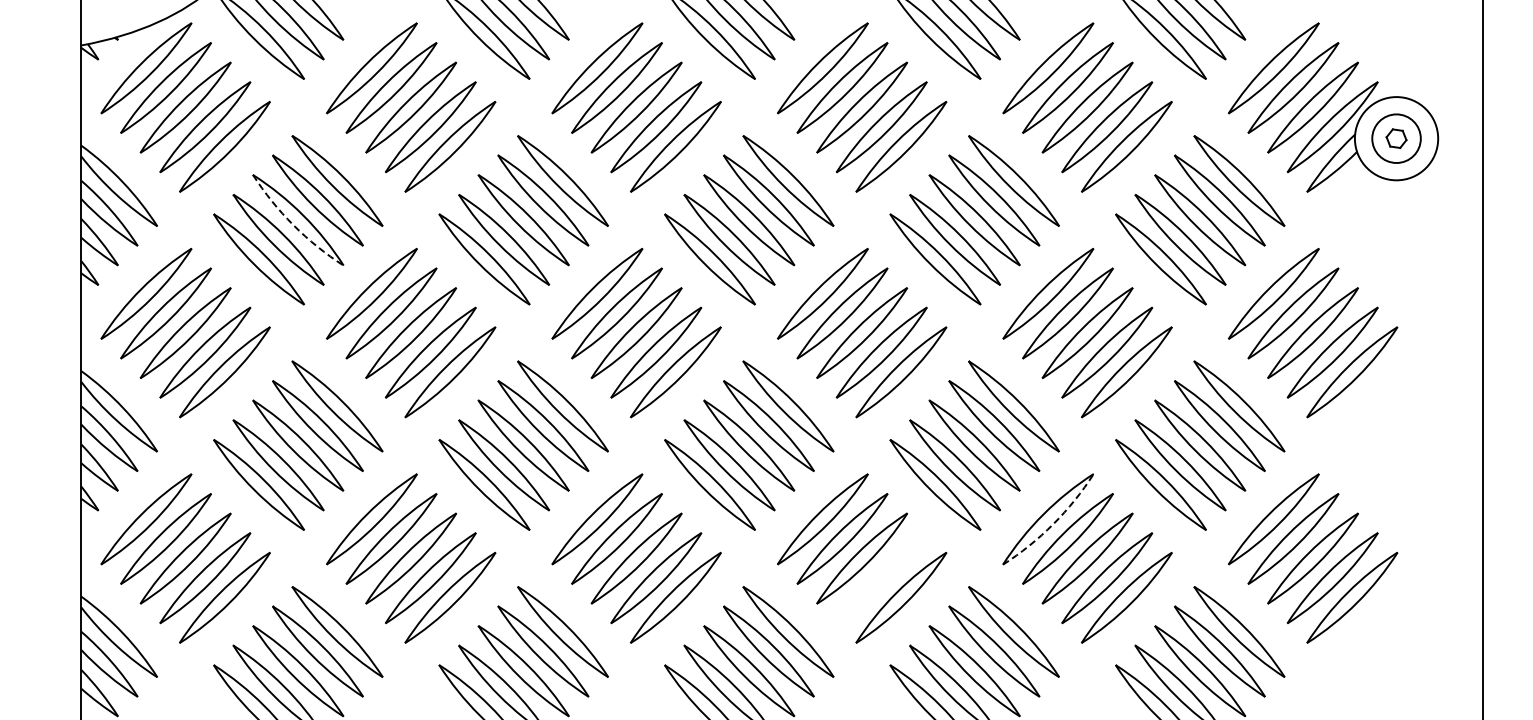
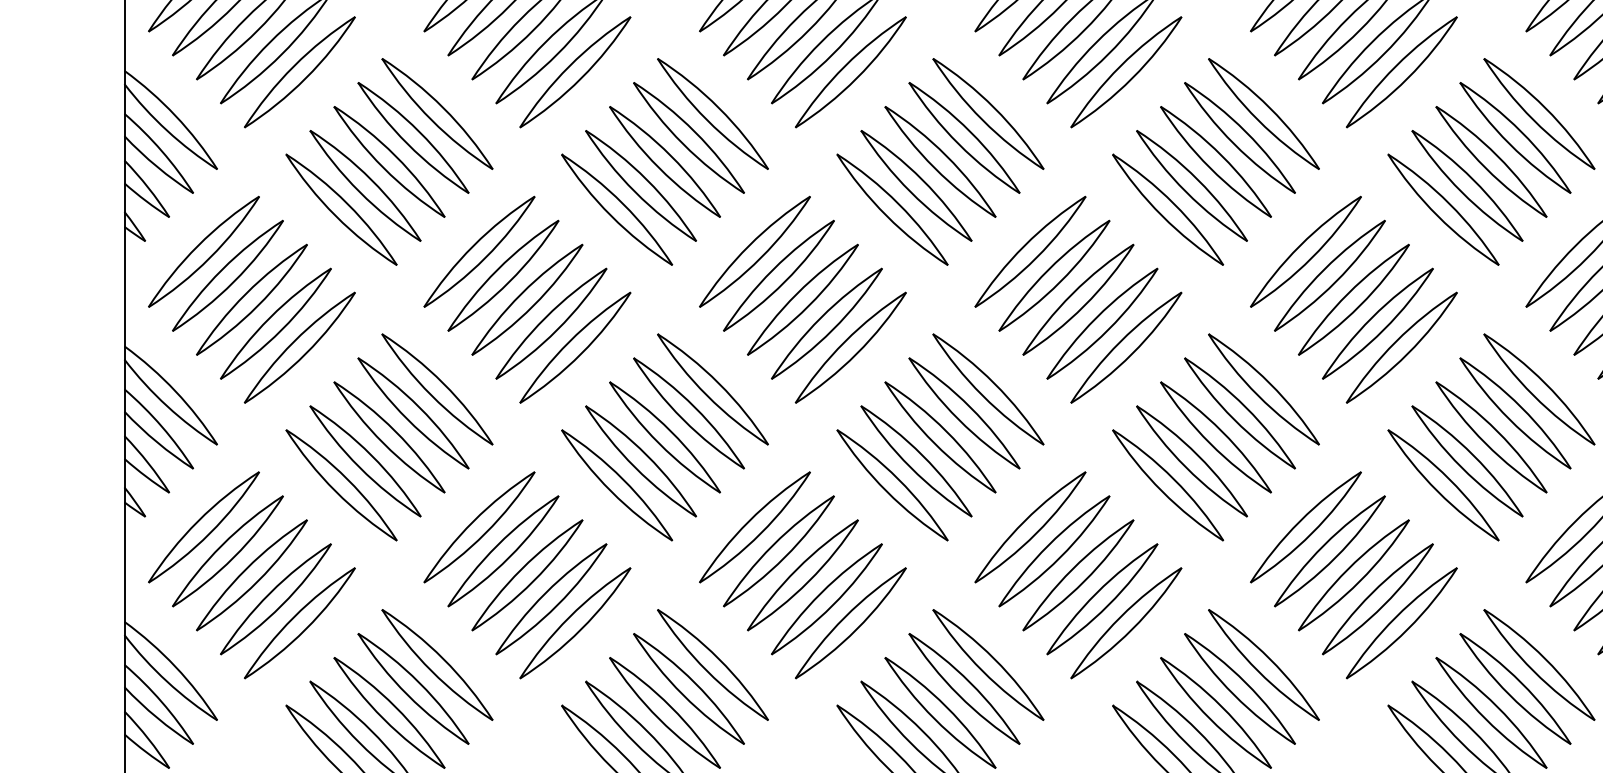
arc: (293, 225) -> (383, 168), dashed -> solid
arc: (1053, 524) -> (1312, 533), dashed -> solid
part: (881, 577) -> (1102, 598), added

